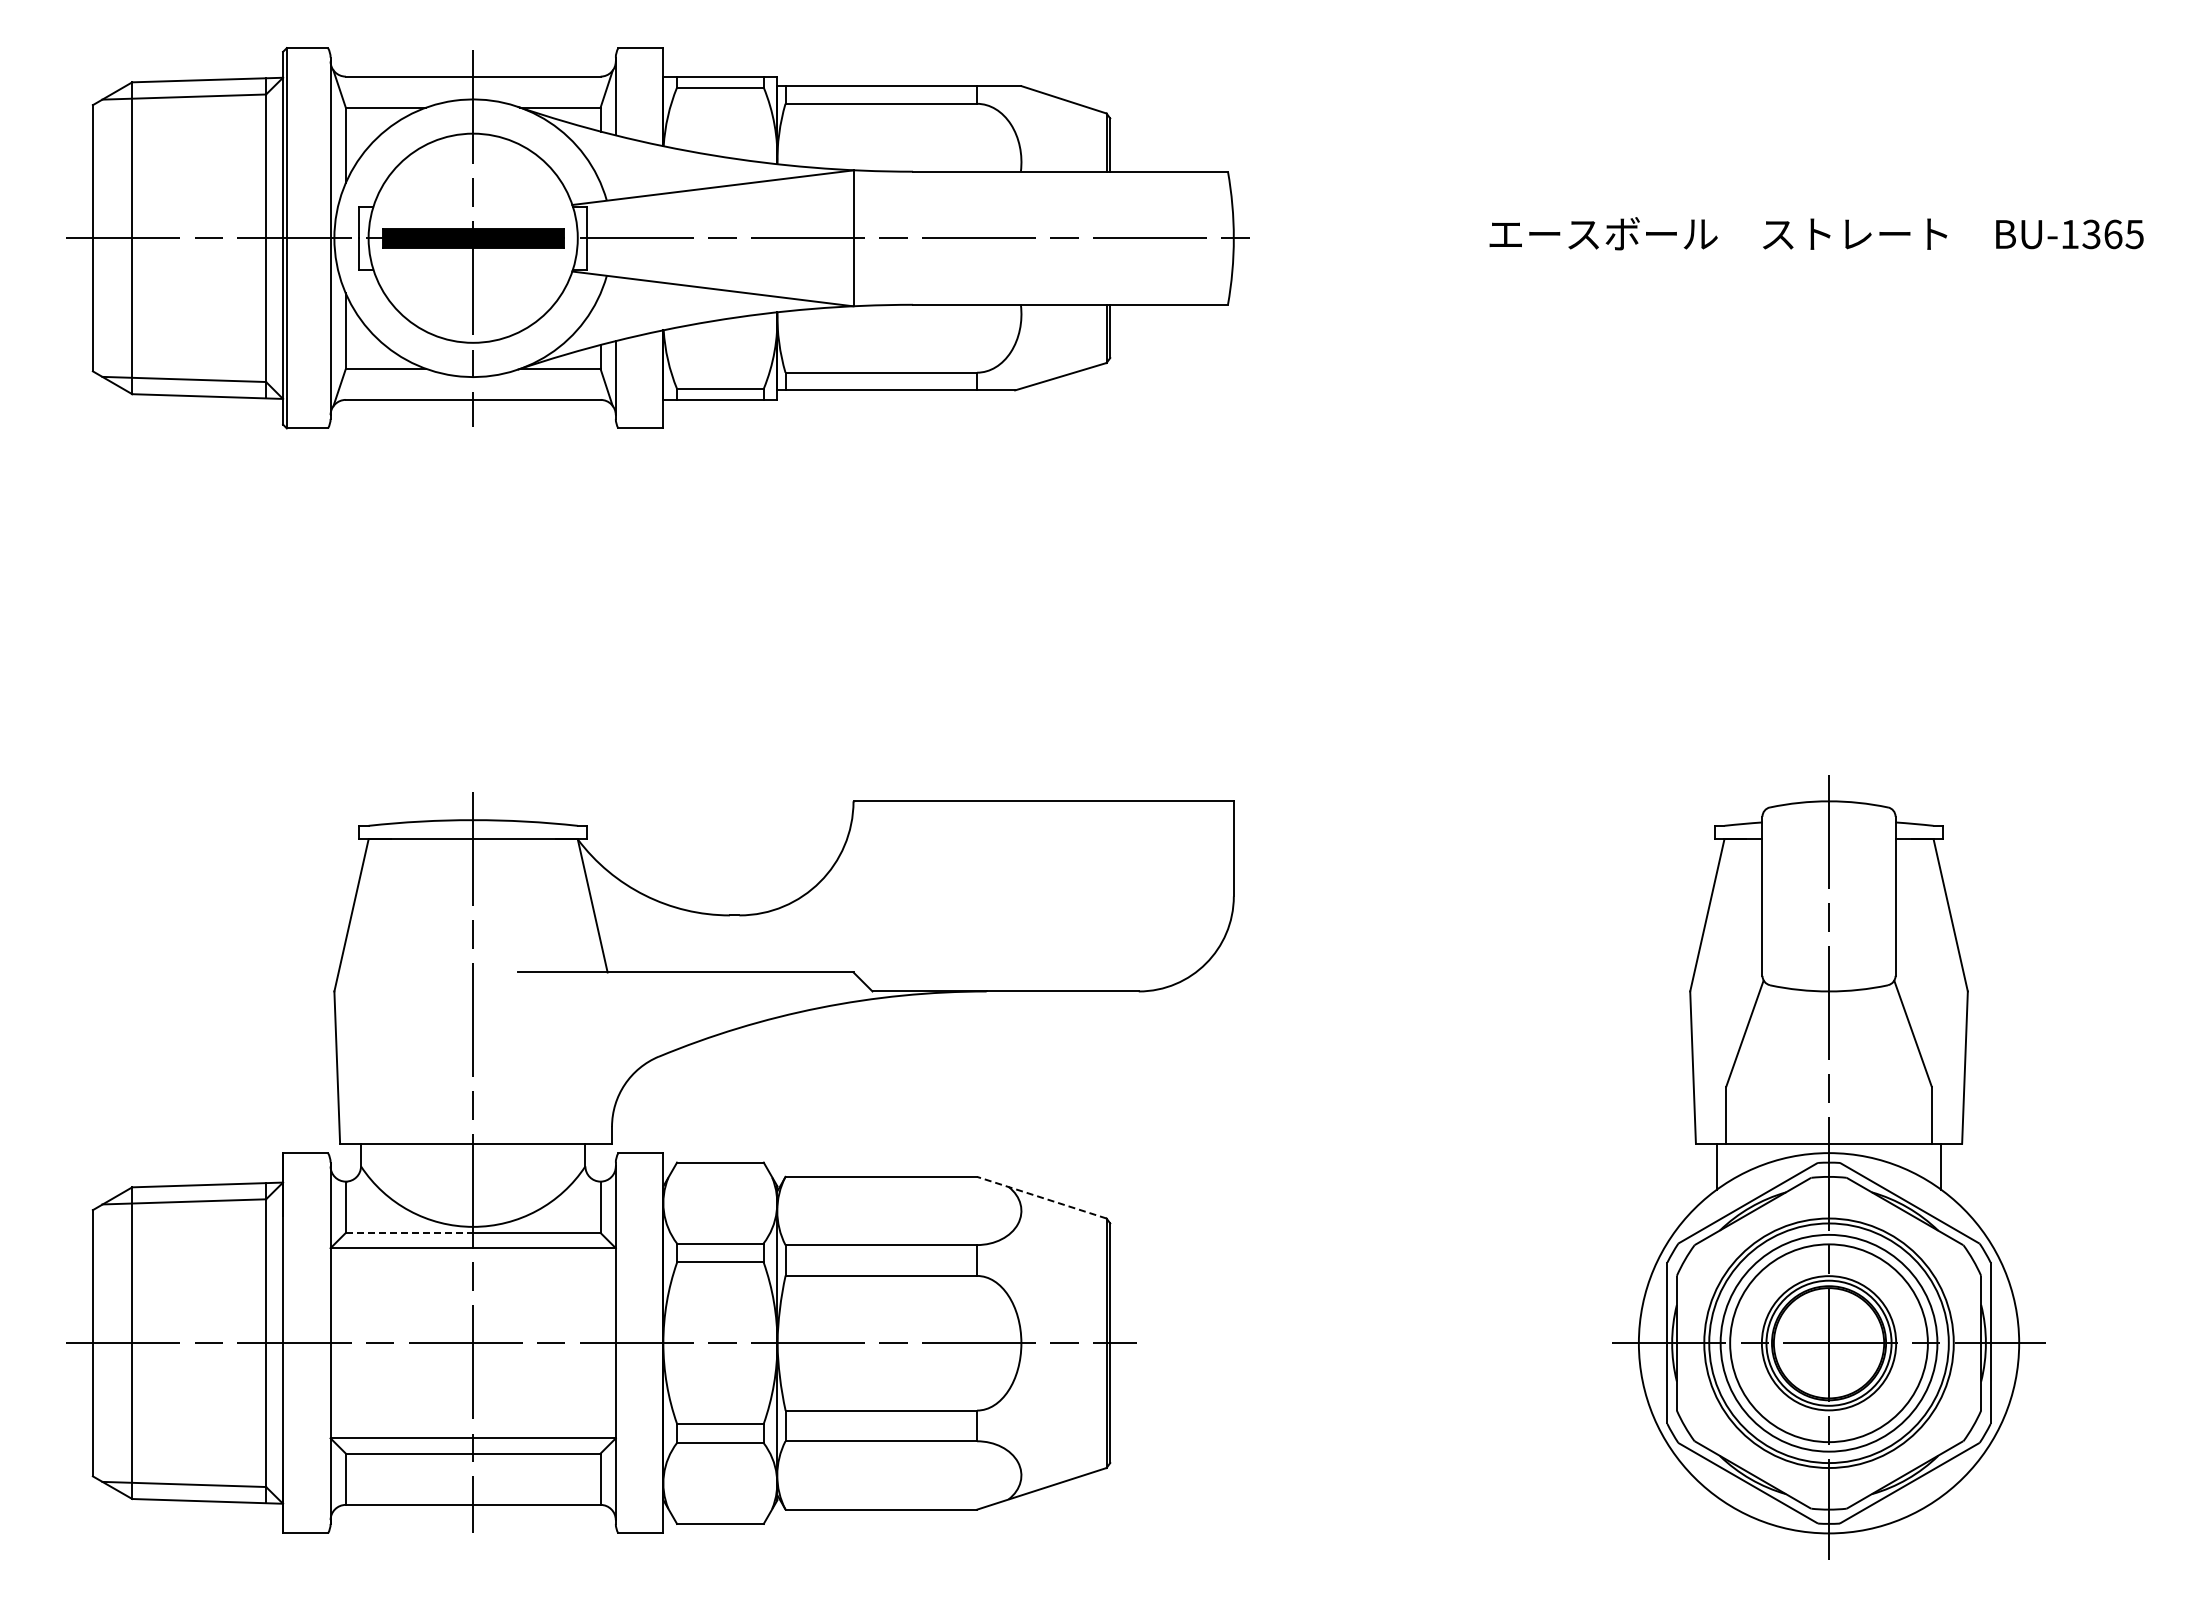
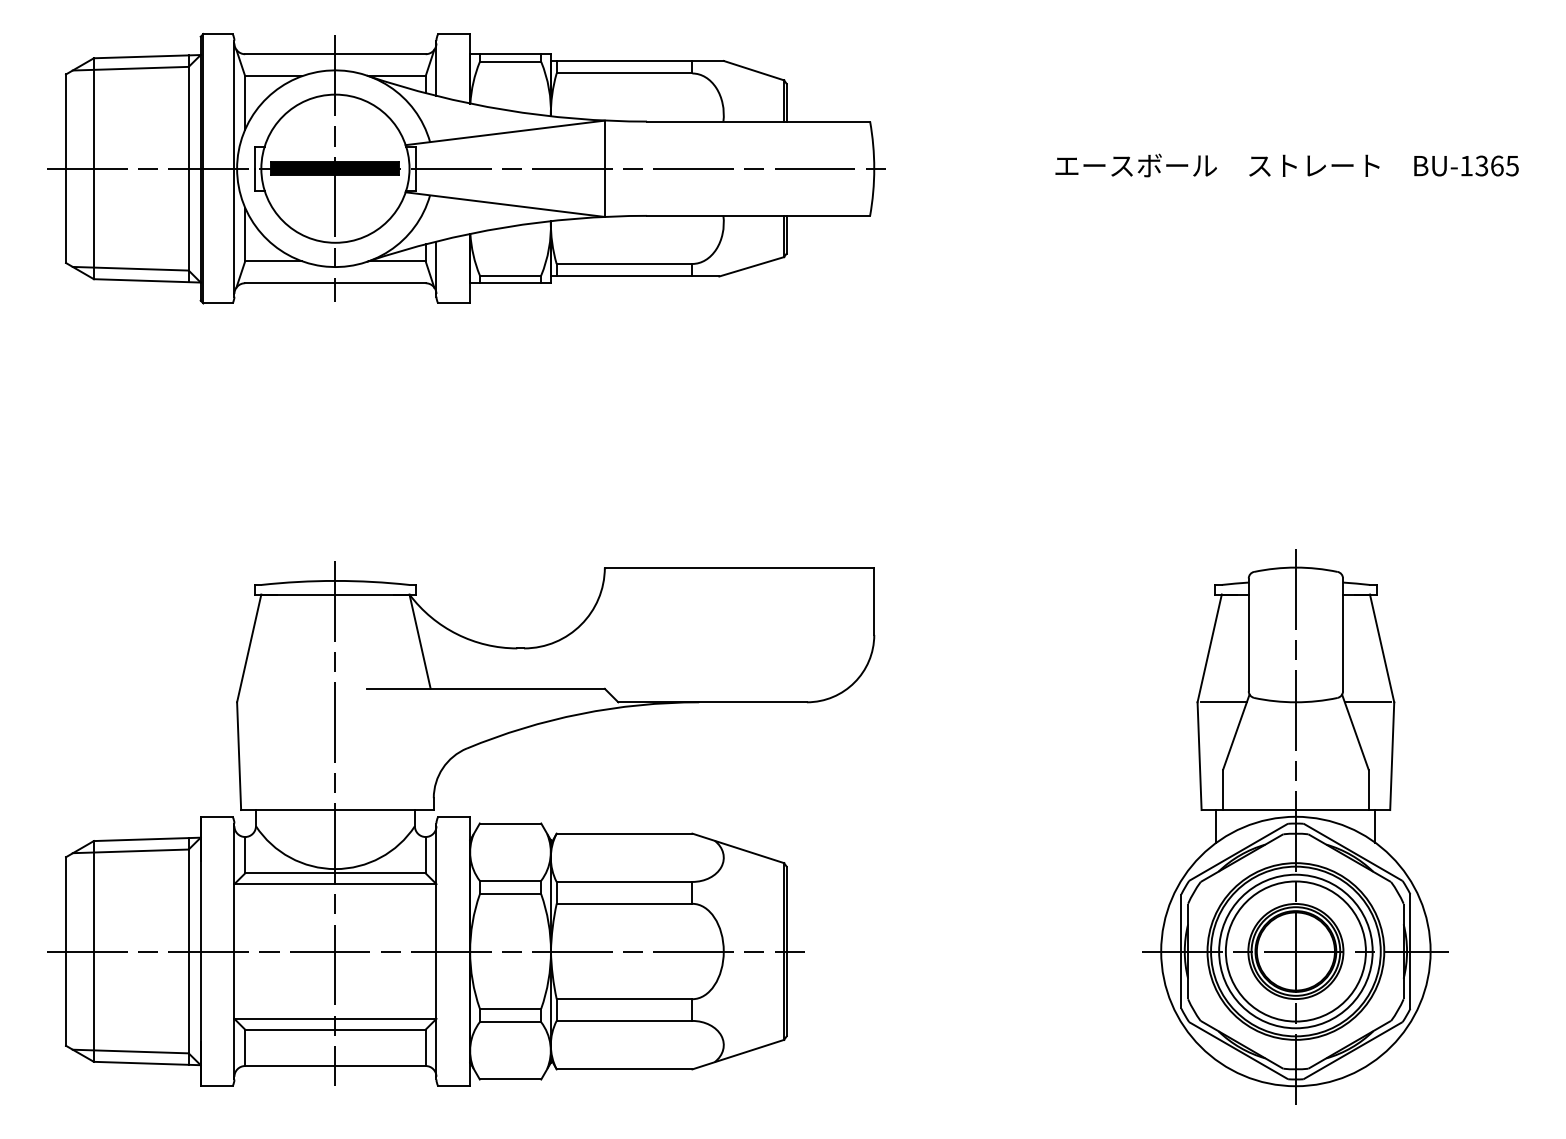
line: (1726, 991) -> (1223, 702), added
line: (1930, 991) -> (1367, 702), added
line: (1041, 1197) -> (738, 848), dashed -> solid
line: (409, 1232) -> (290, 873), dashed -> solid

